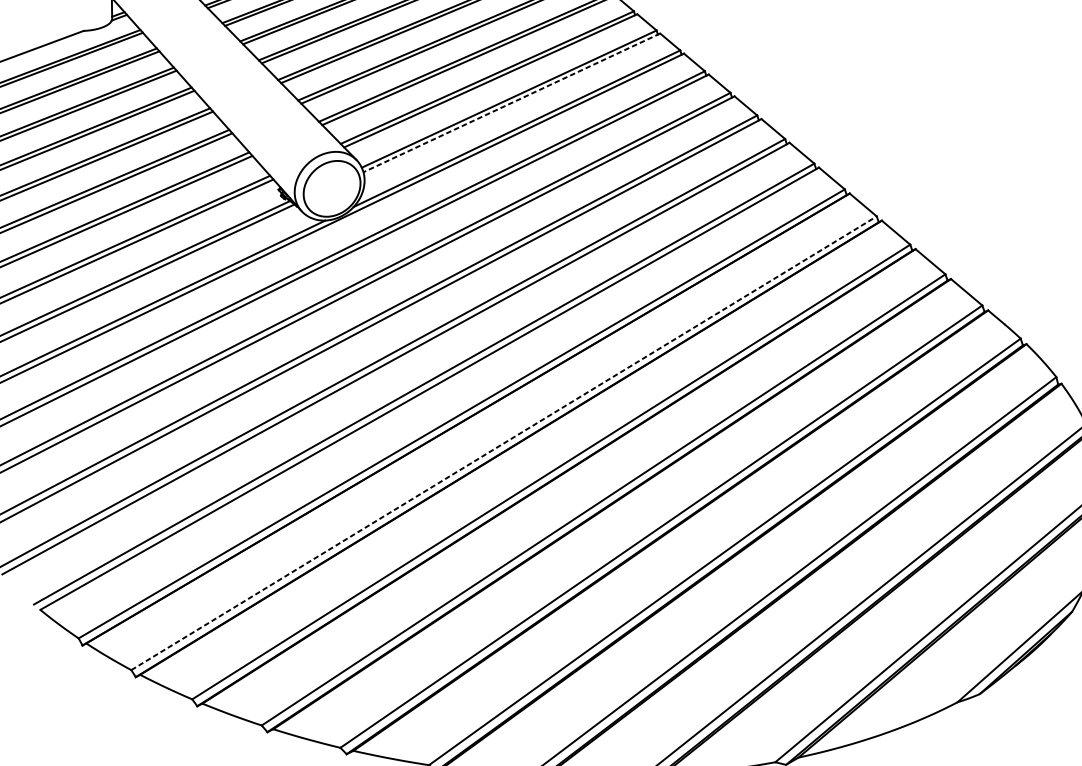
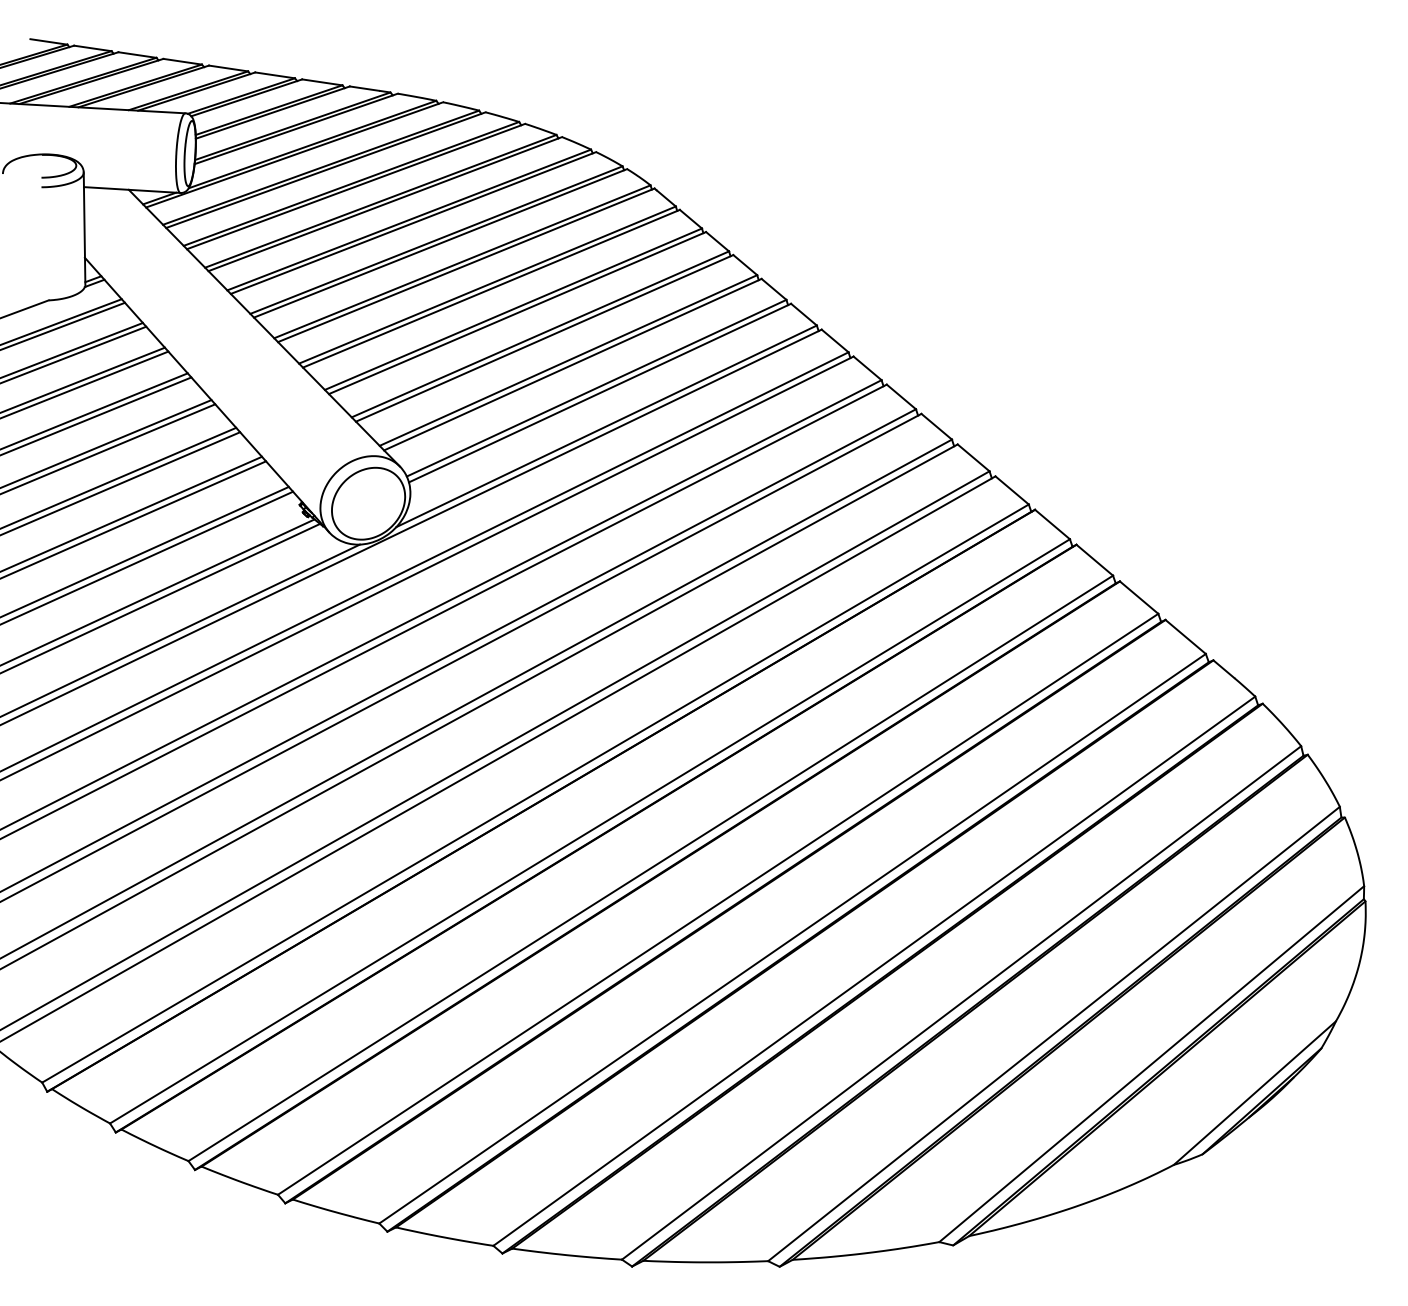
line: (512, 103) -> (600, 393), dashed -> solid
line: (504, 443) -> (590, 831), dashed -> solid

